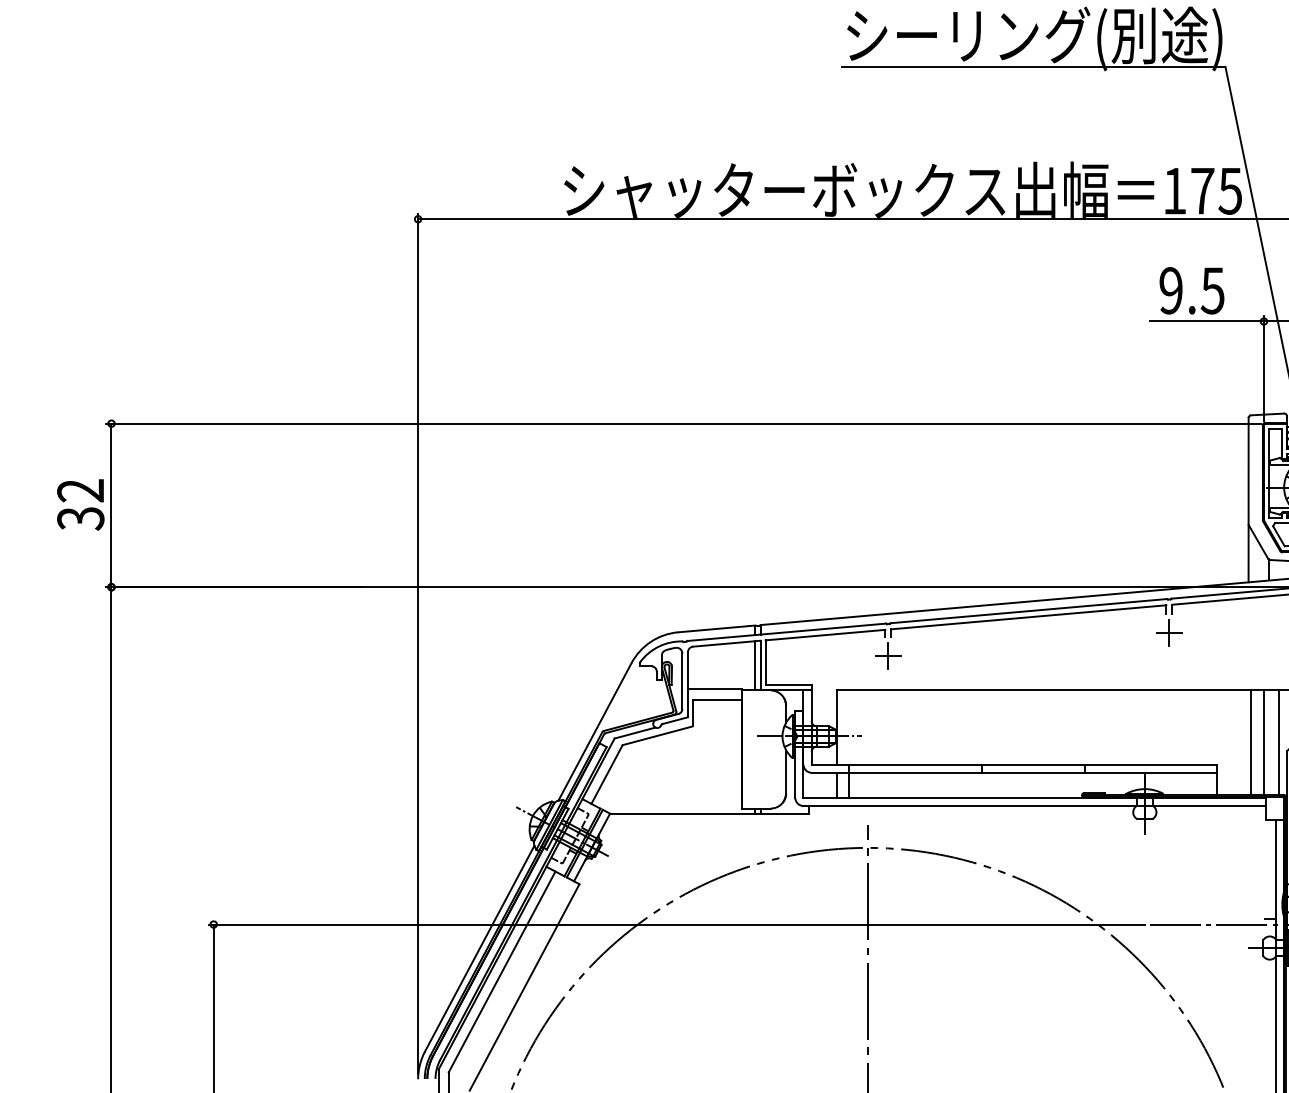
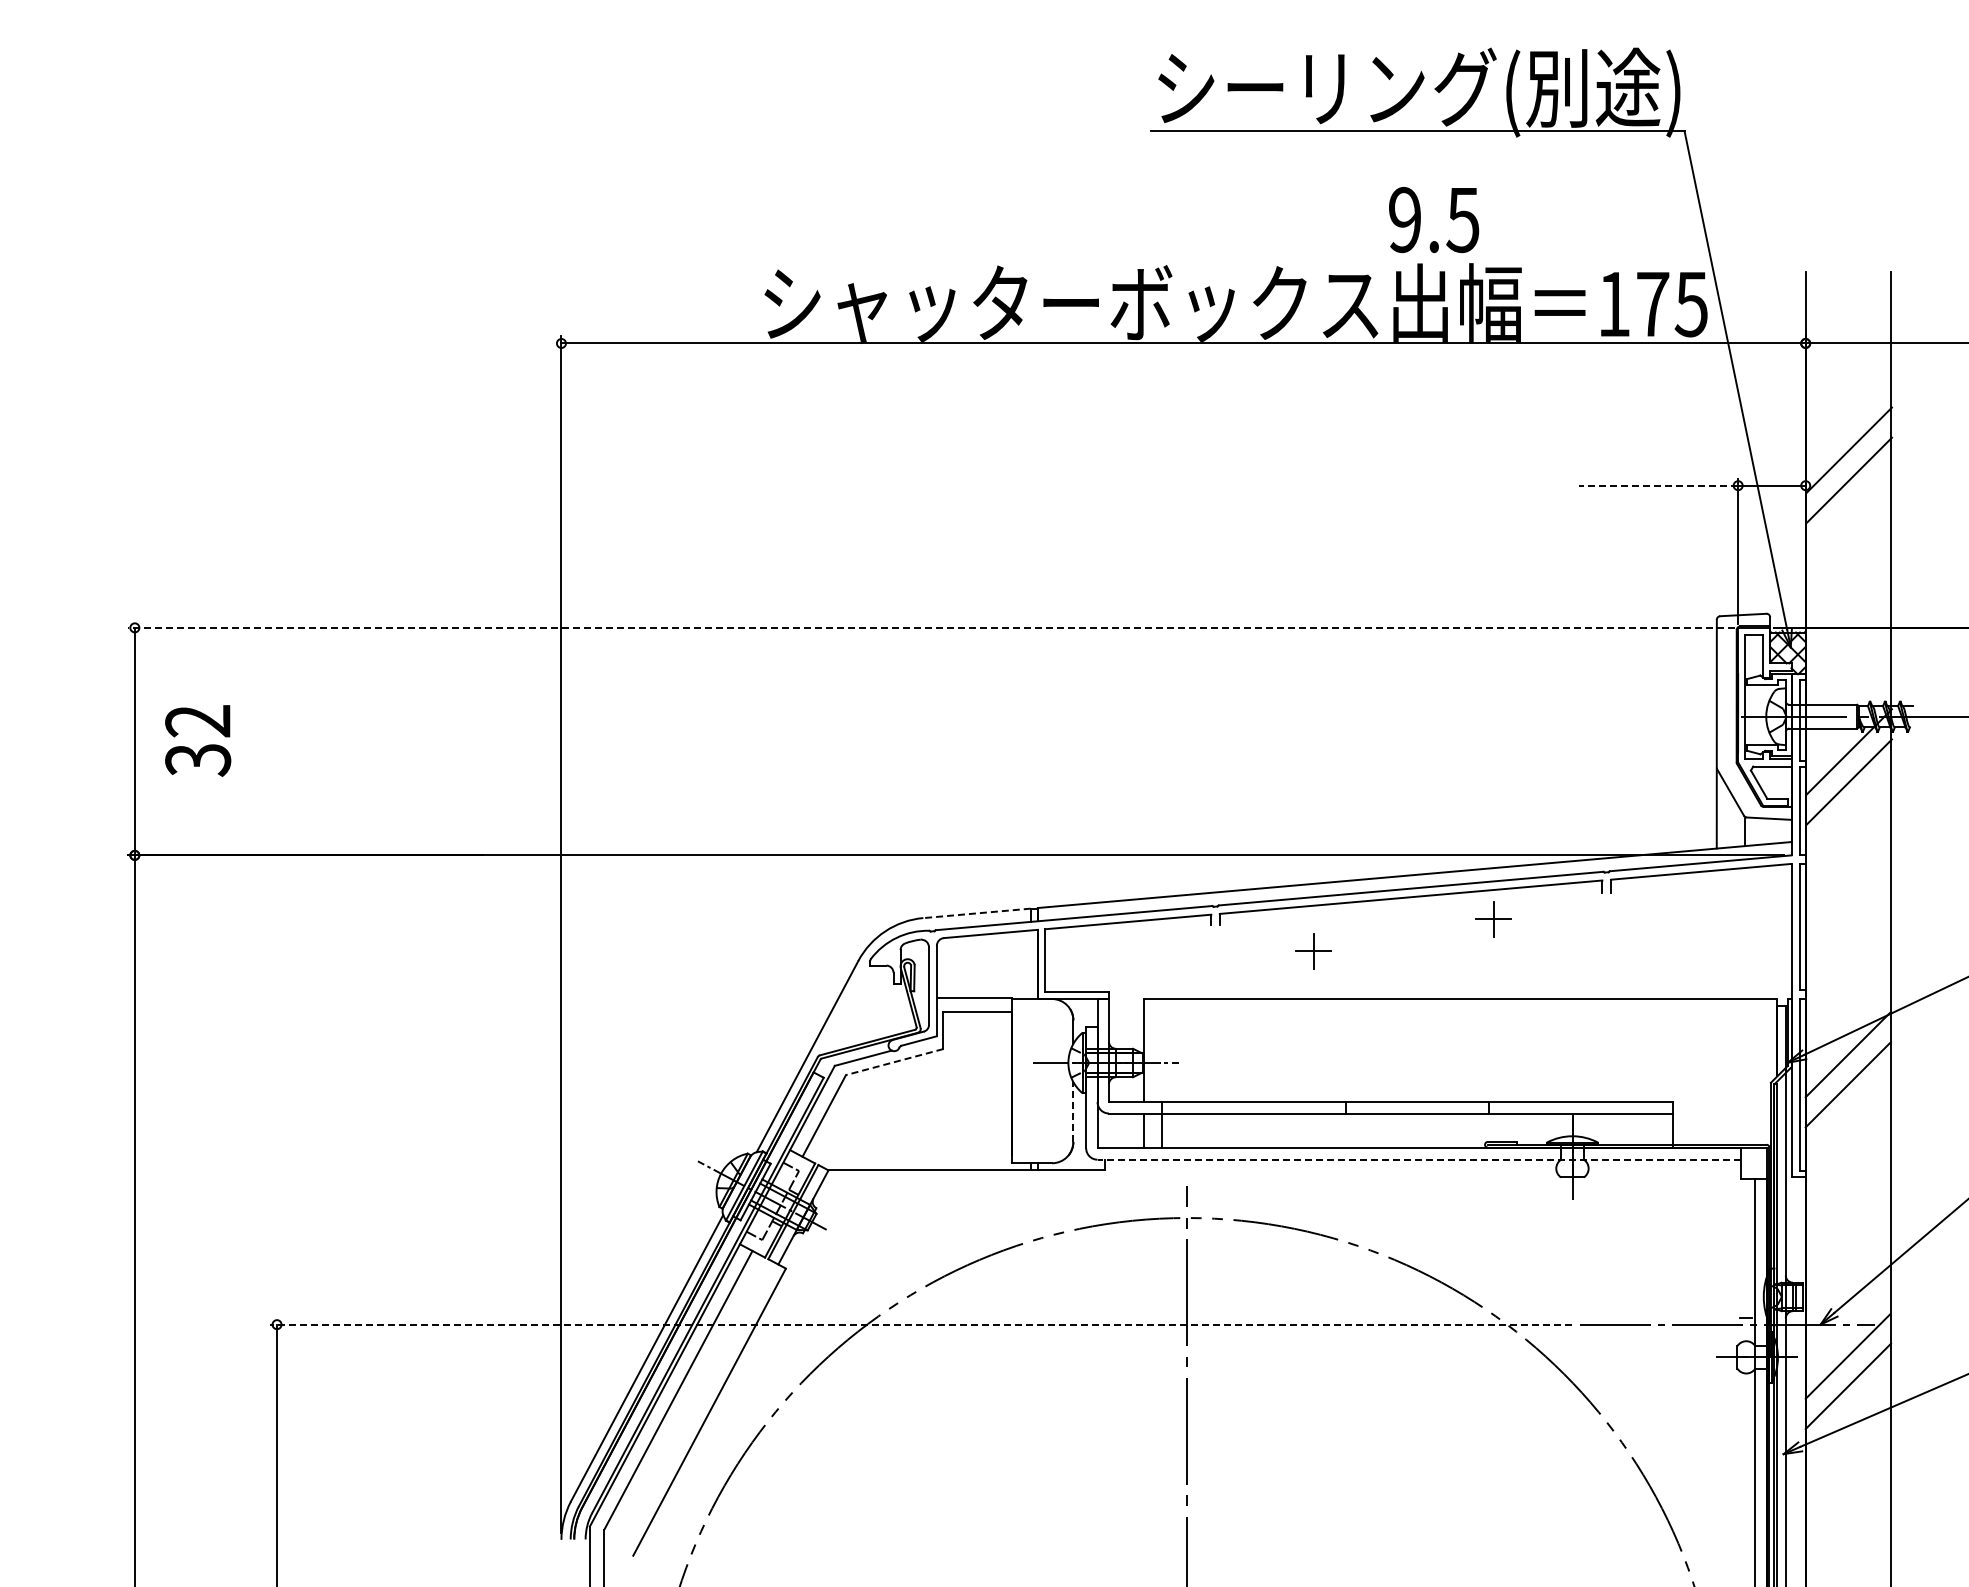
text: (1192, 291) -> (1434, 220), moved
line: (1206, 321) -> (1658, 485), solid -> dashed
line: (683, 423) -> (930, 627), solid -> dashed
text: (81, 504) -> (198, 740), moved
line: (717, 629) -> (977, 913), solid -> dashed
part: (1169, 633) -> (1493, 919), moved
part: (888, 656) -> (1313, 951), moved
line: (755, 665) -> (1030, 964), removed
line: (657, 736) -> (894, 1062), solid -> dashed
line: (1251, 742) -> (1720, 1071), removed
line: (1264, 742) -> (1738, 1071), removed
line: (1279, 742) -> (1759, 1071), removed
line: (786, 772) -> (1073, 1112), solid -> dashed
line: (1034, 805) -> (1419, 1159), solid -> dashed
line: (676, 924) -> (920, 1324), solid -> dashed

